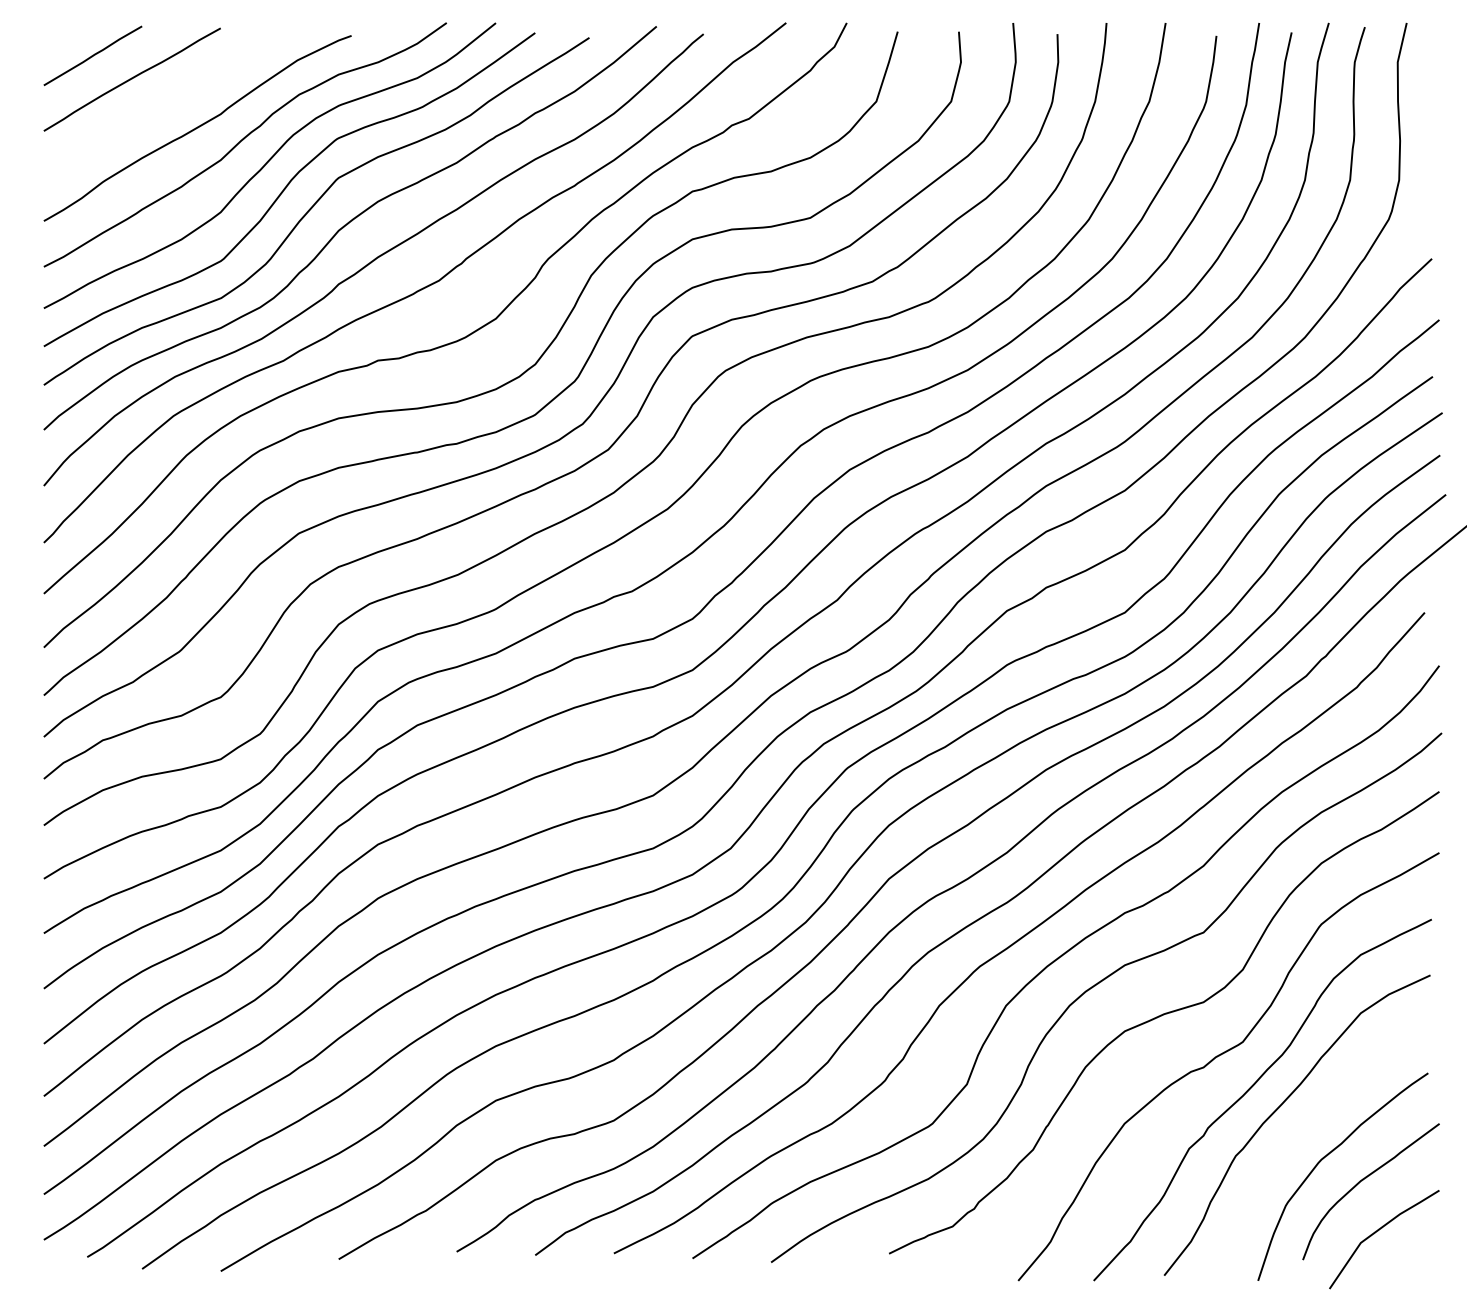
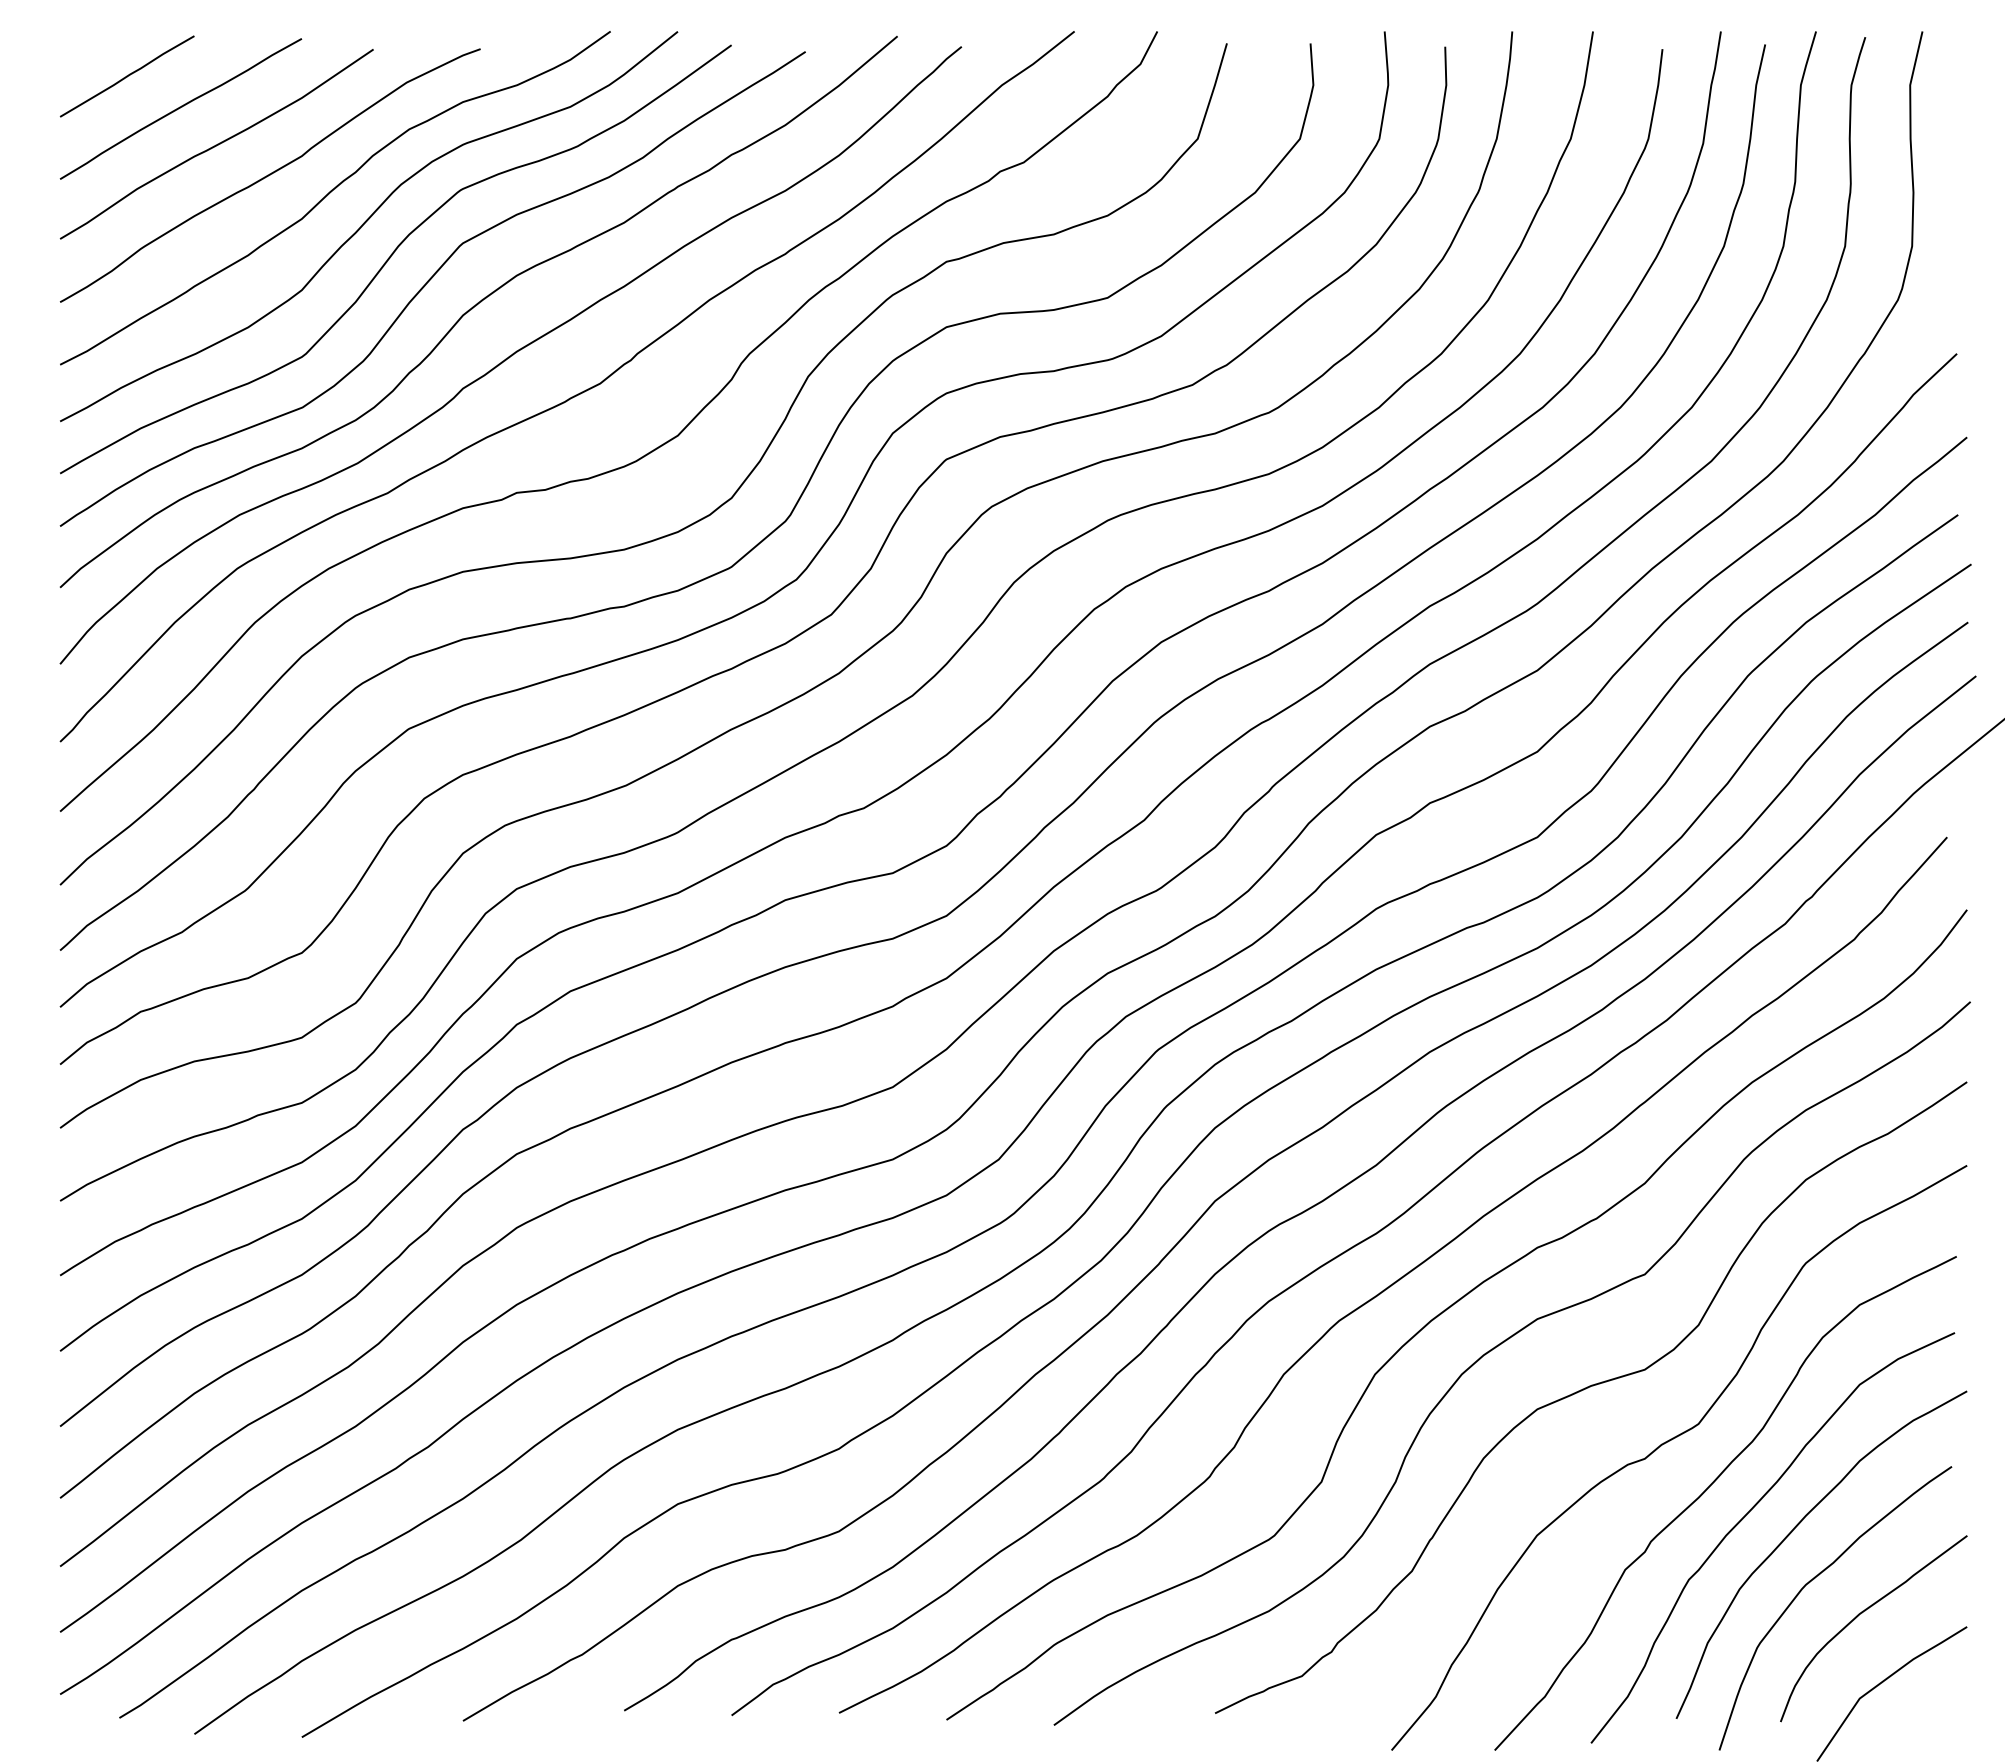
curve: (158, 105) -> (216, 144), added
curve: (1311, 1121) -> (1792, 1532), added

